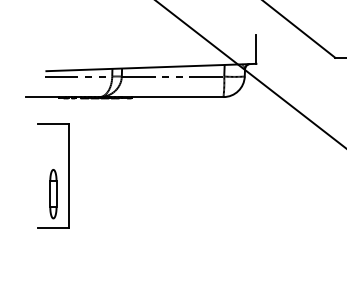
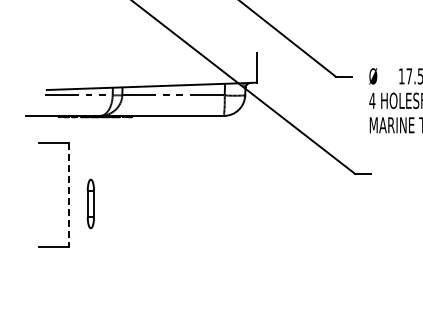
line: (68, 176) -> (68, 195), solid -> dashed
part: (53, 193) -> (90, 203), moved

